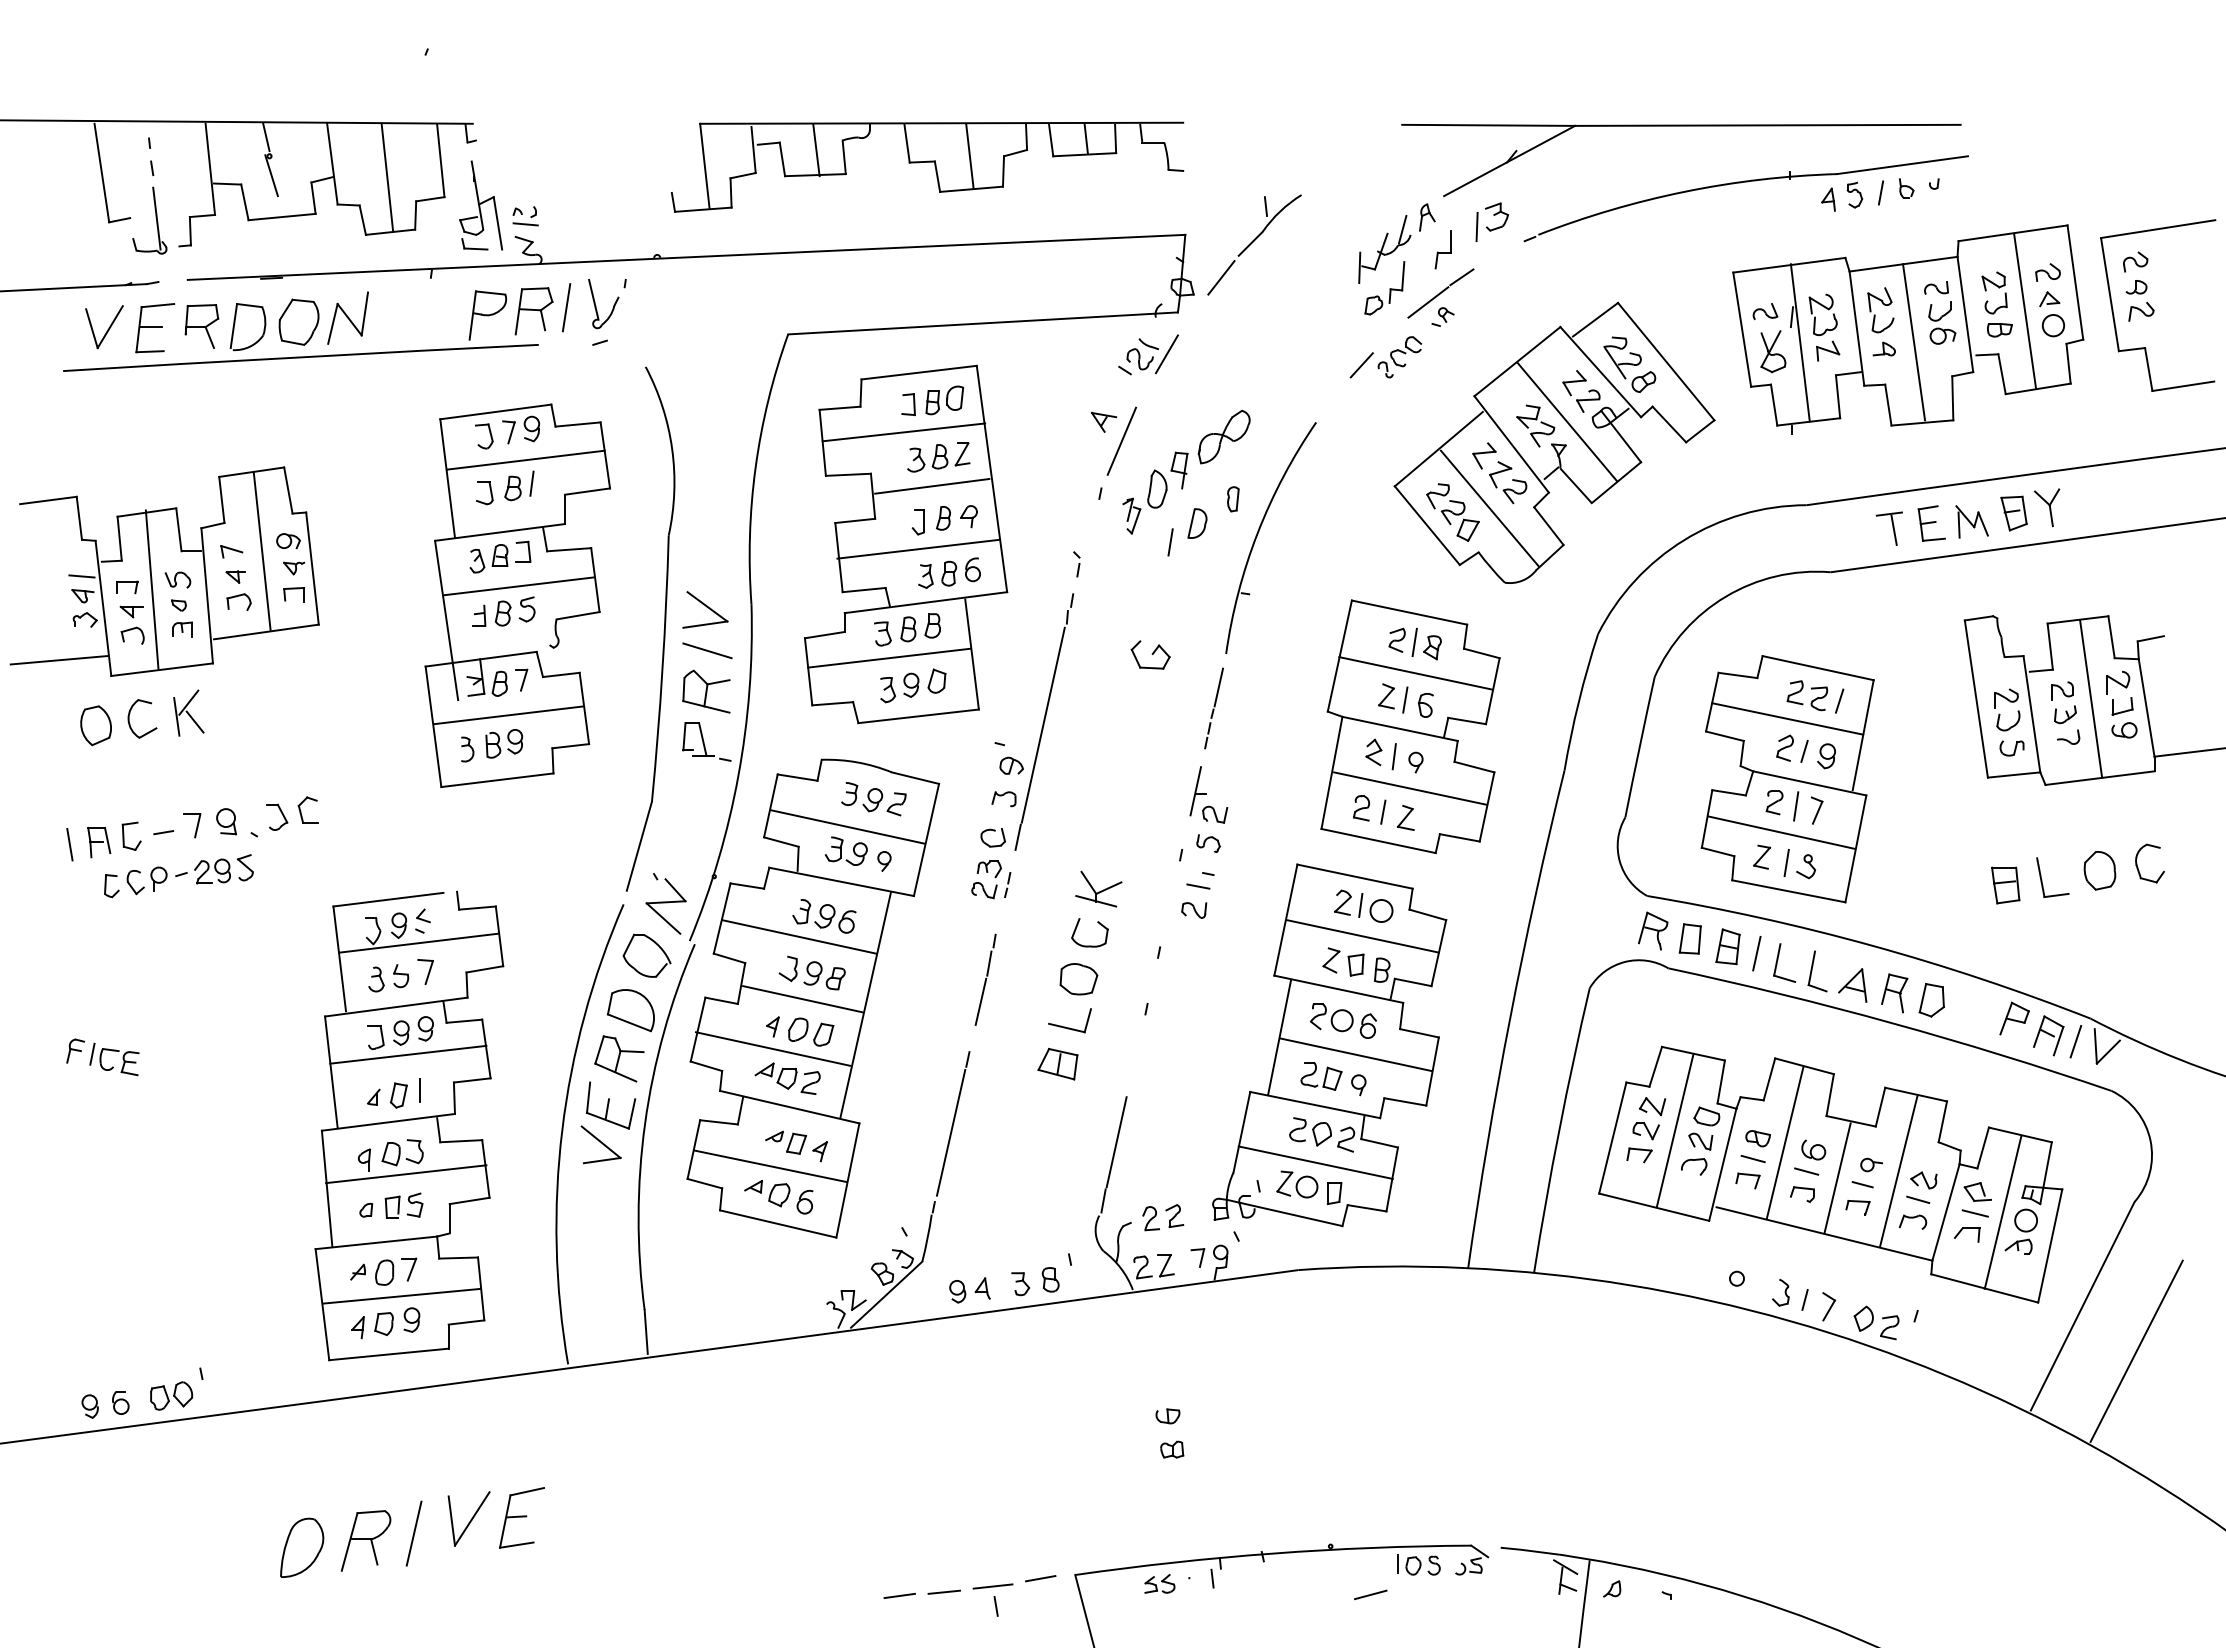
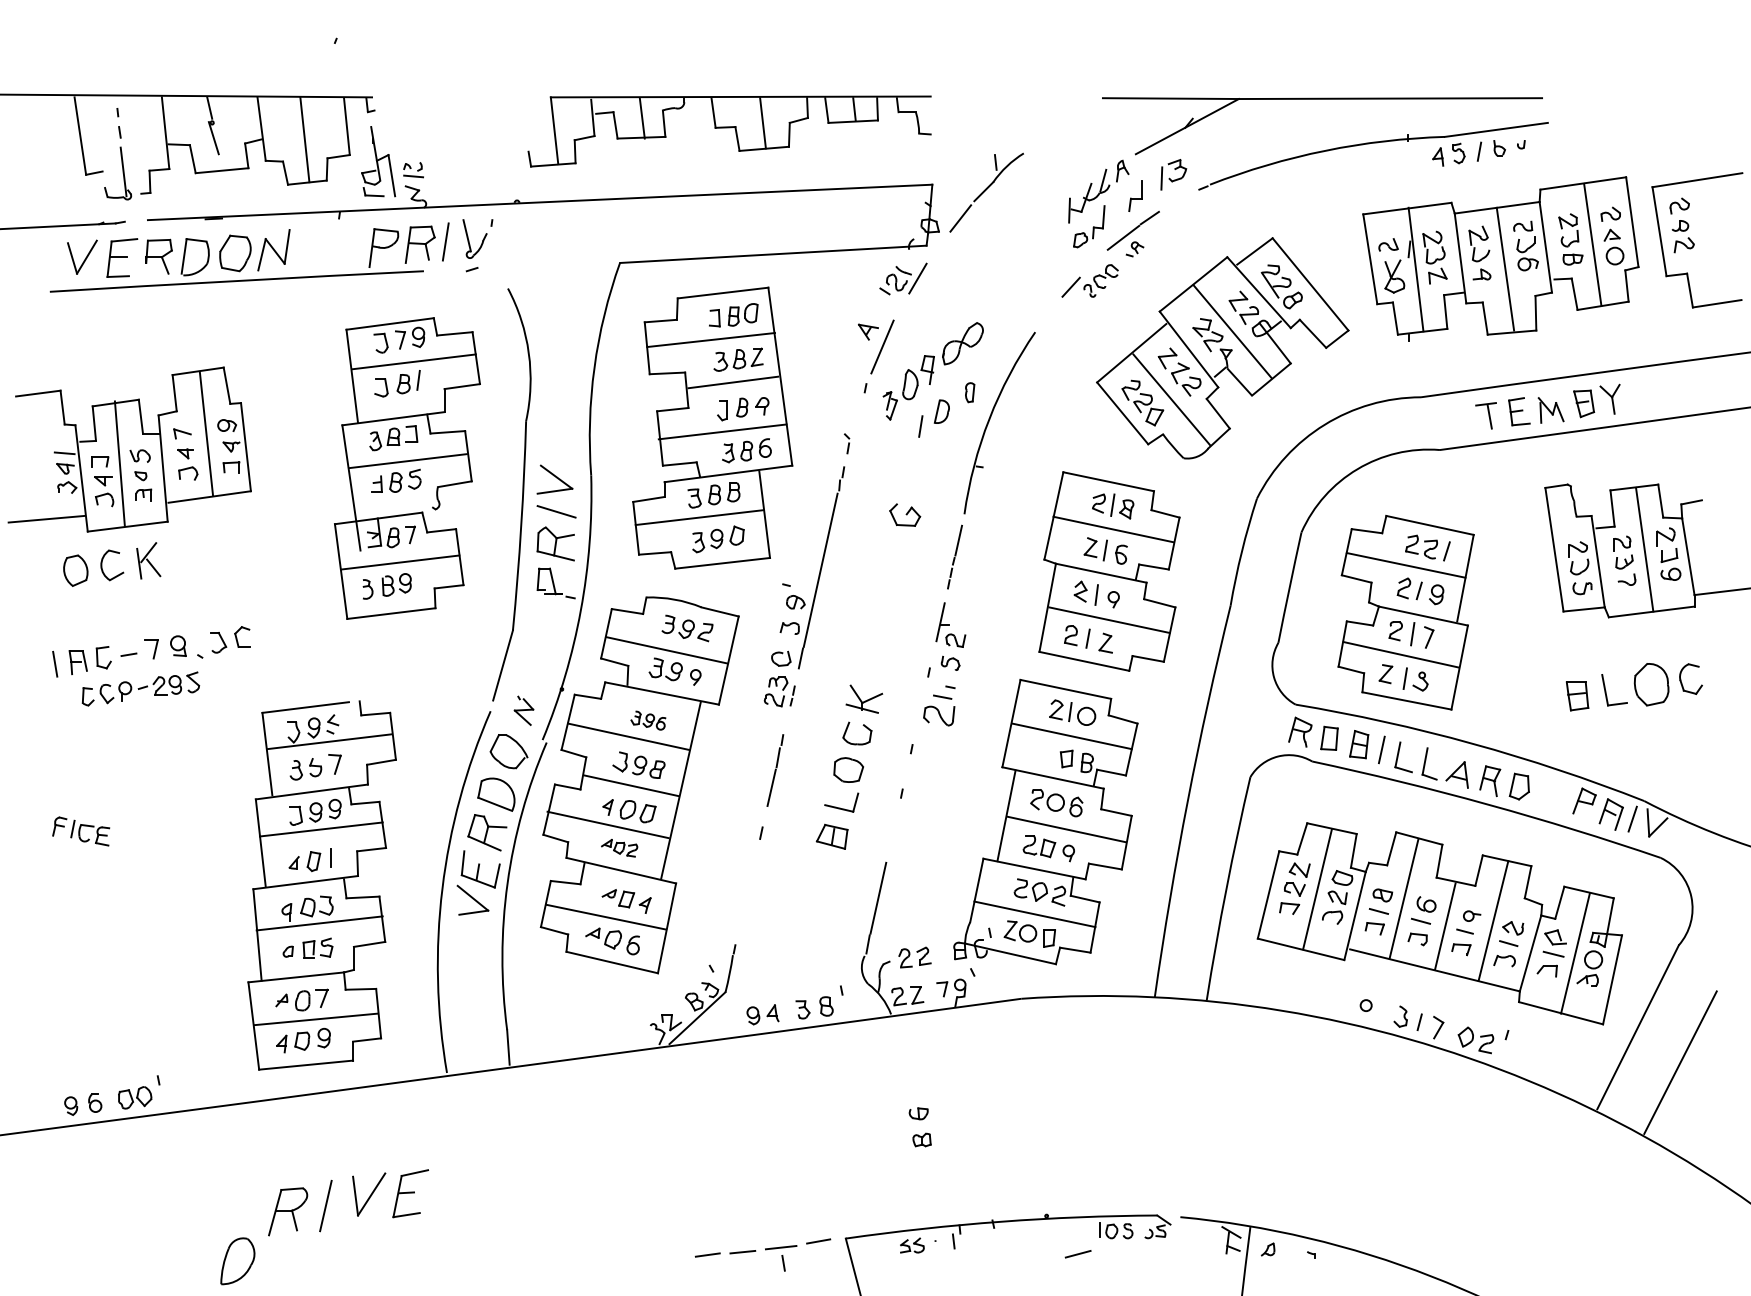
part: (2099, 870) -> (1651, 684), size x1.4
part: (665, 903) -> (523, 710), size x0.6
part: (1194, 910) -> (939, 716), size x1.6
part: (824, 916) -> (648, 720), size x0.7
part: (1331, 960) -> (1047, 755), removed
part: (787, 1078) -> (619, 848), size x0.7
line: (950, 1132) -> (747, 890), removed
part: (302, 1547) -> (238, 1260), moved

